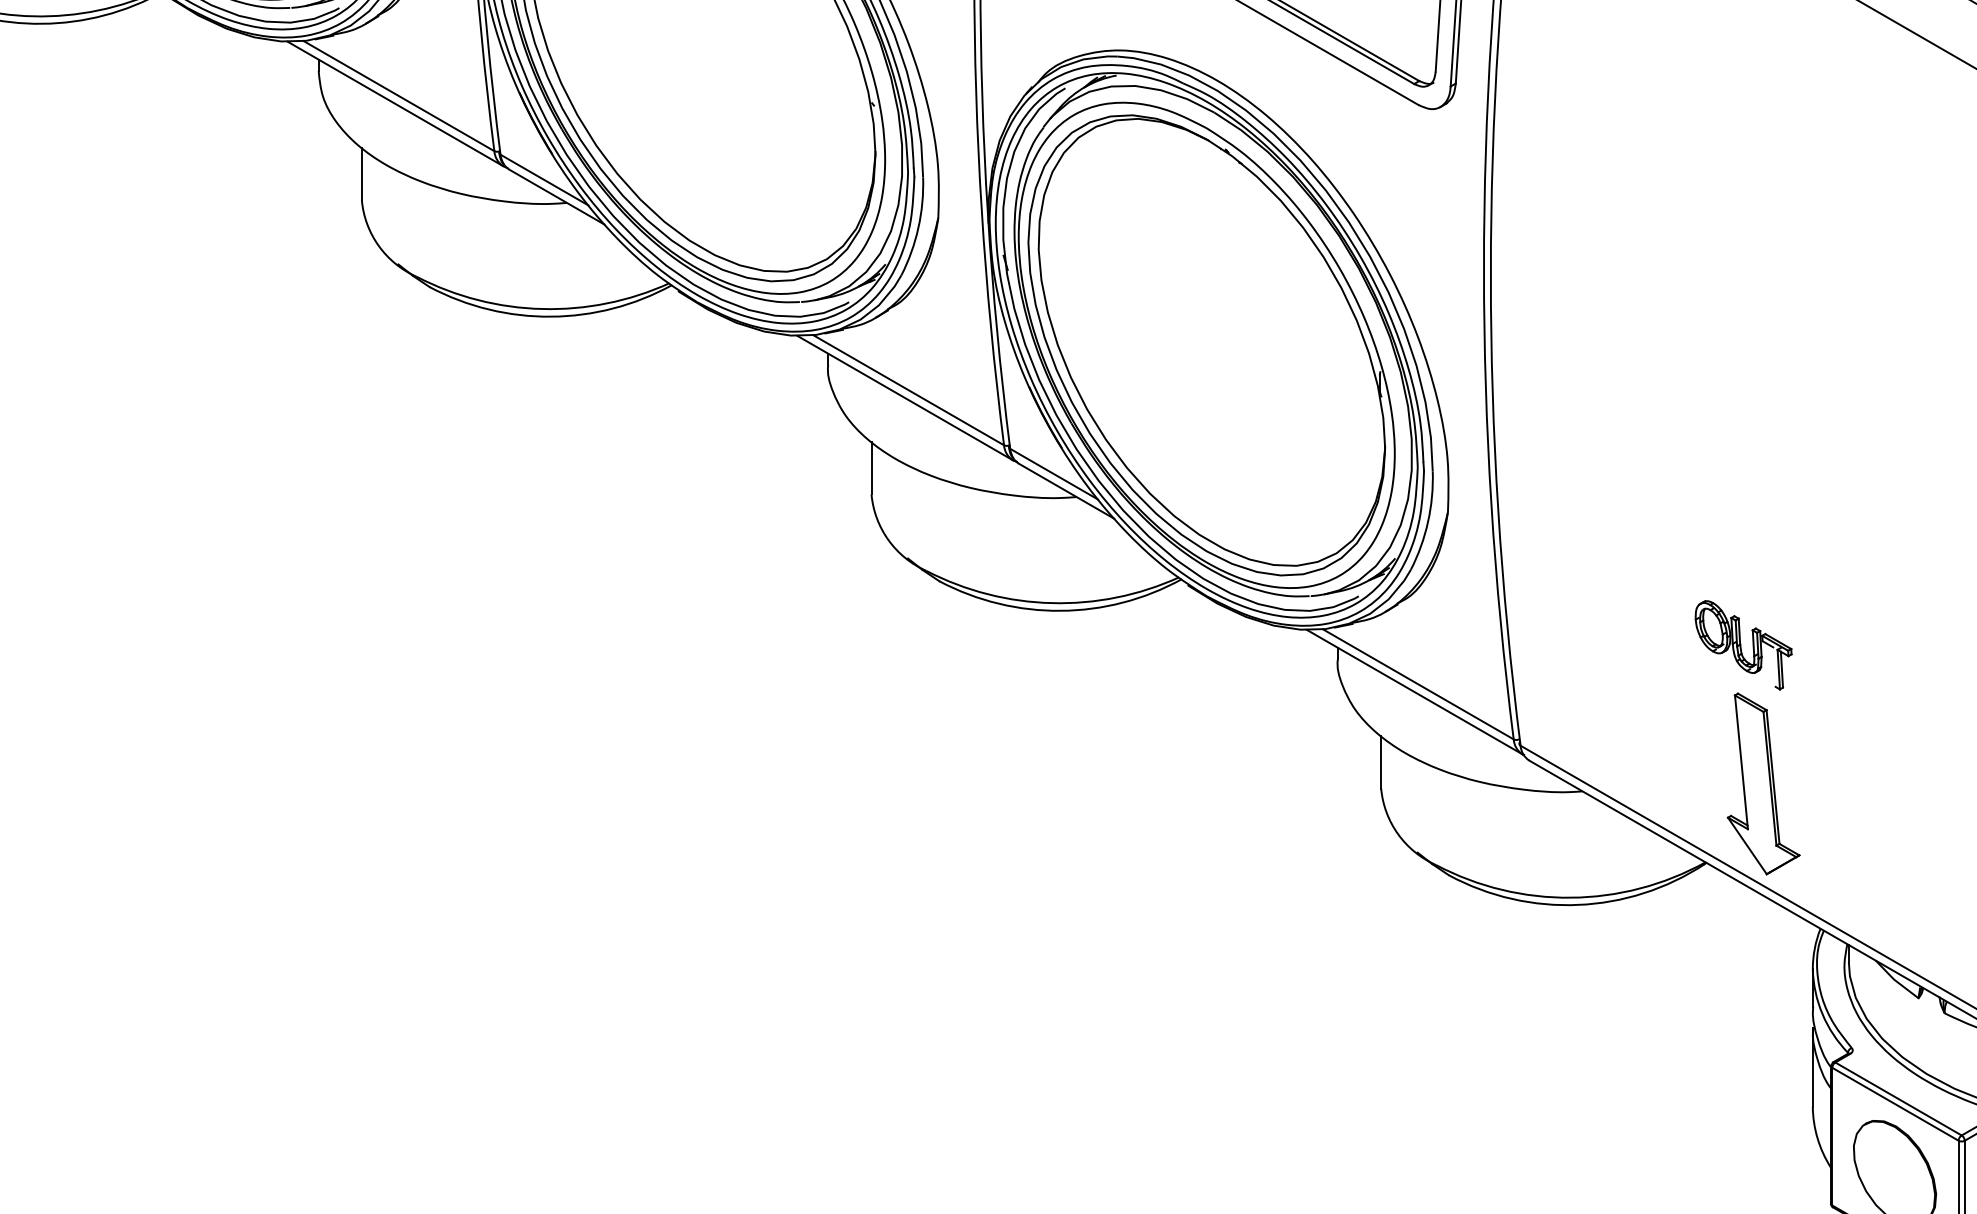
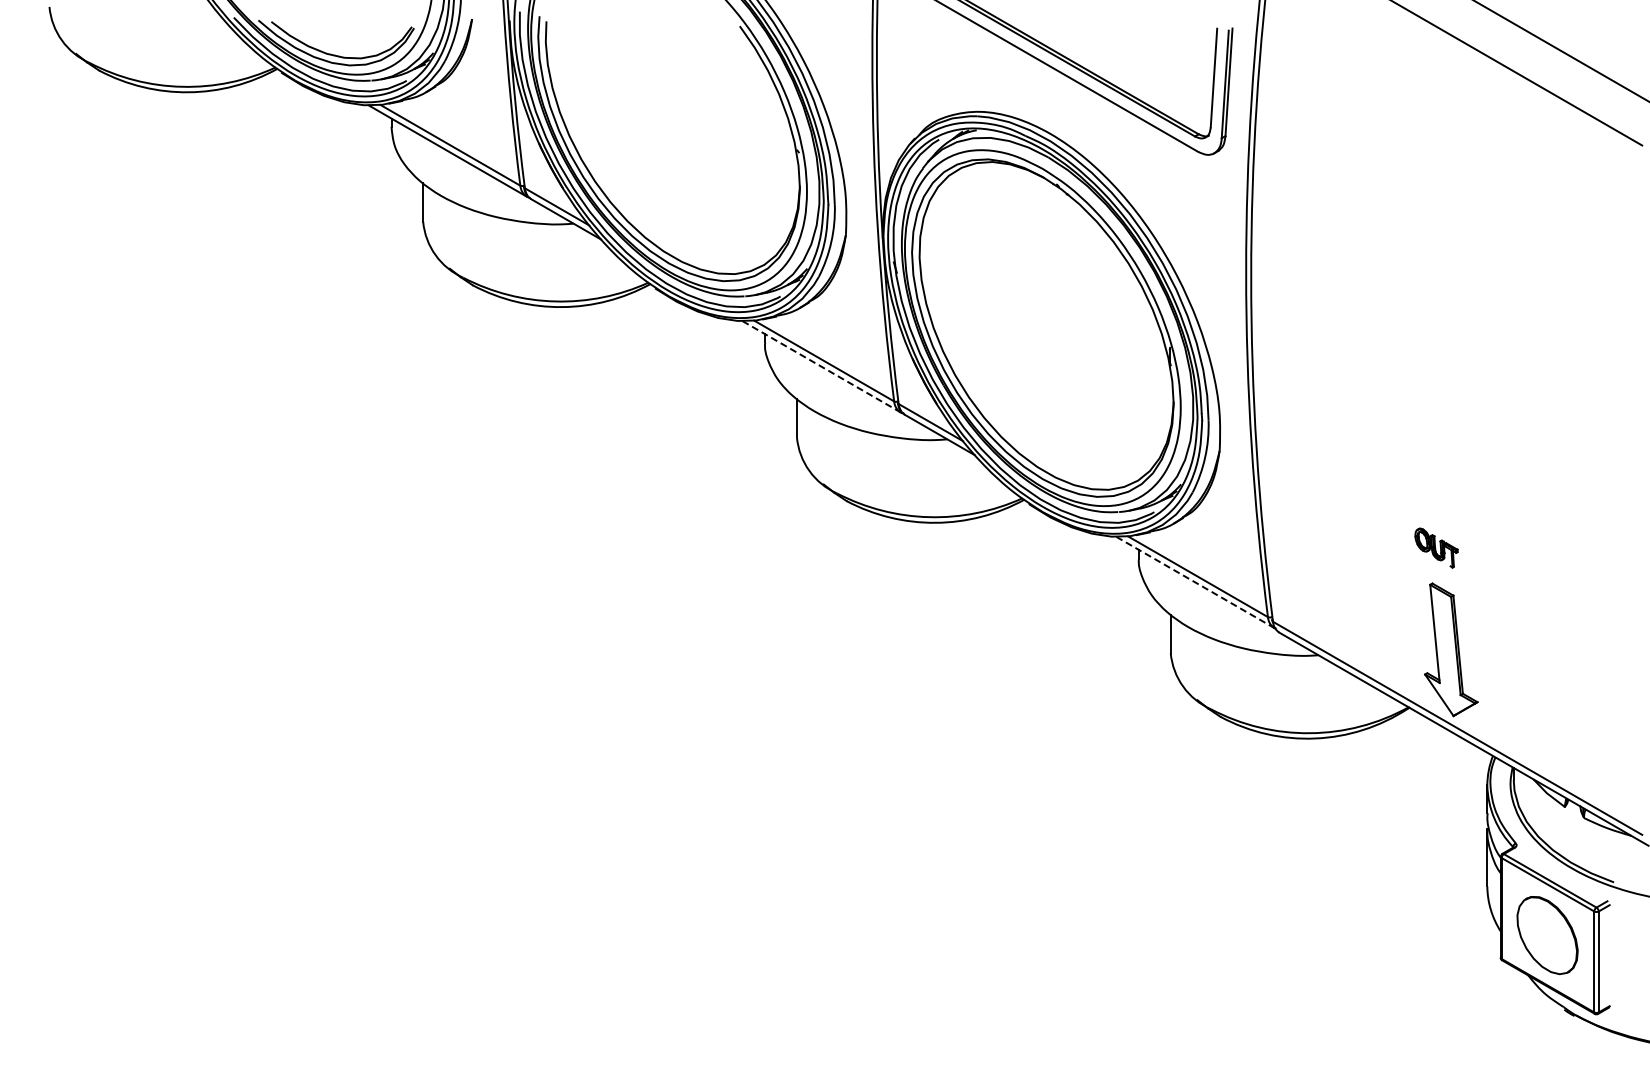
line: (904, 397) -> (821, 366), solid -> dashed
part: (1743, 644) -> (1436, 547), size x0.6
line: (1414, 692) -> (1195, 582), solid -> dashed

